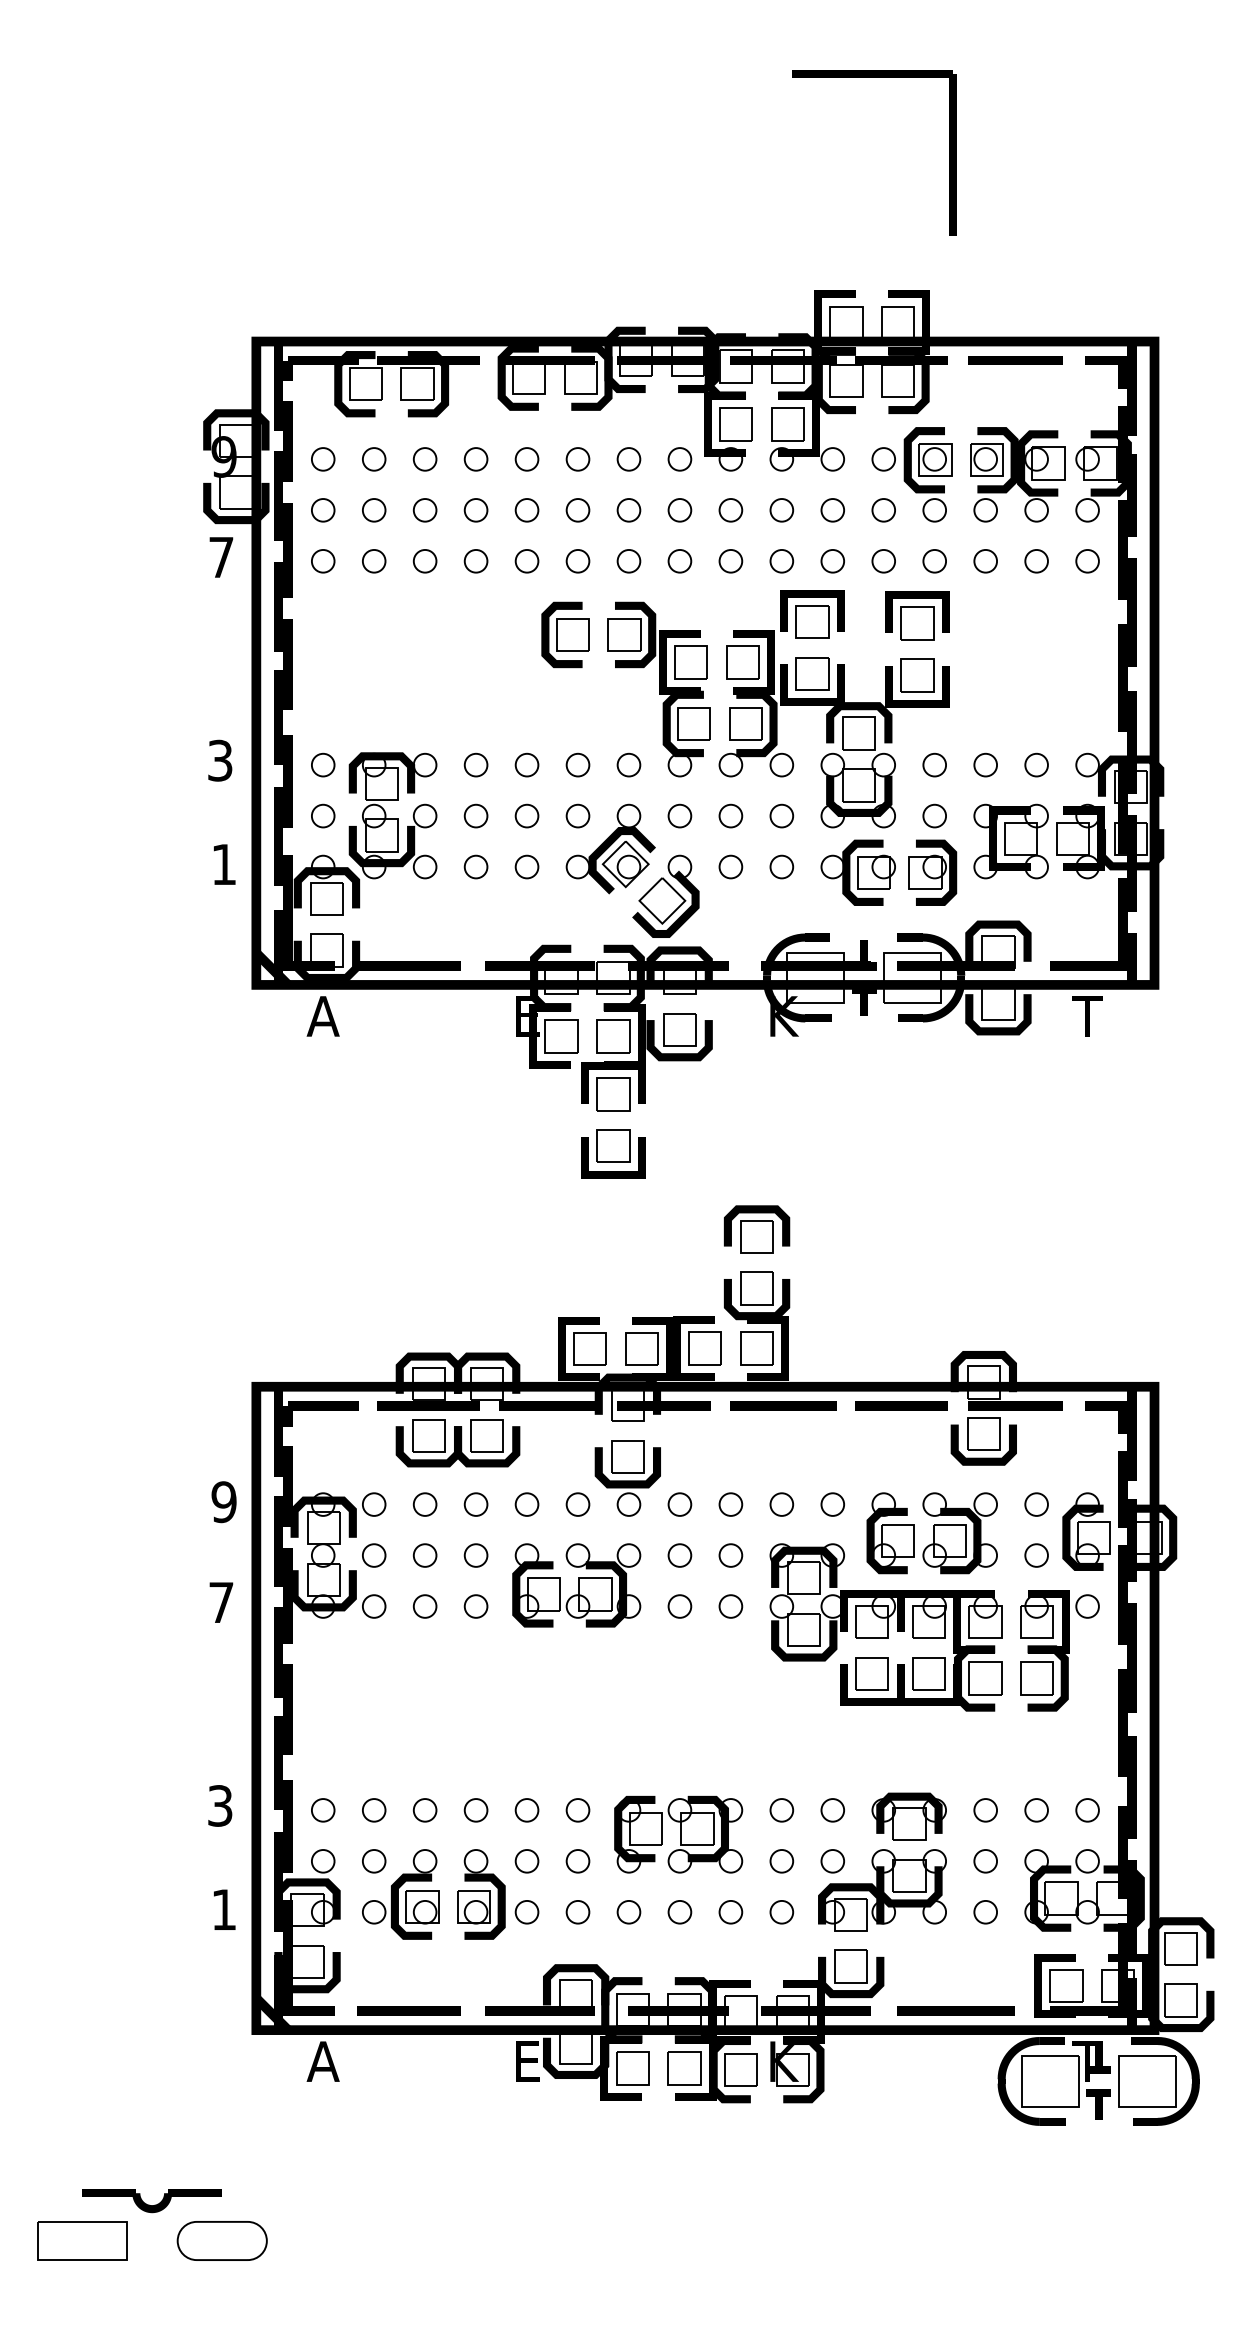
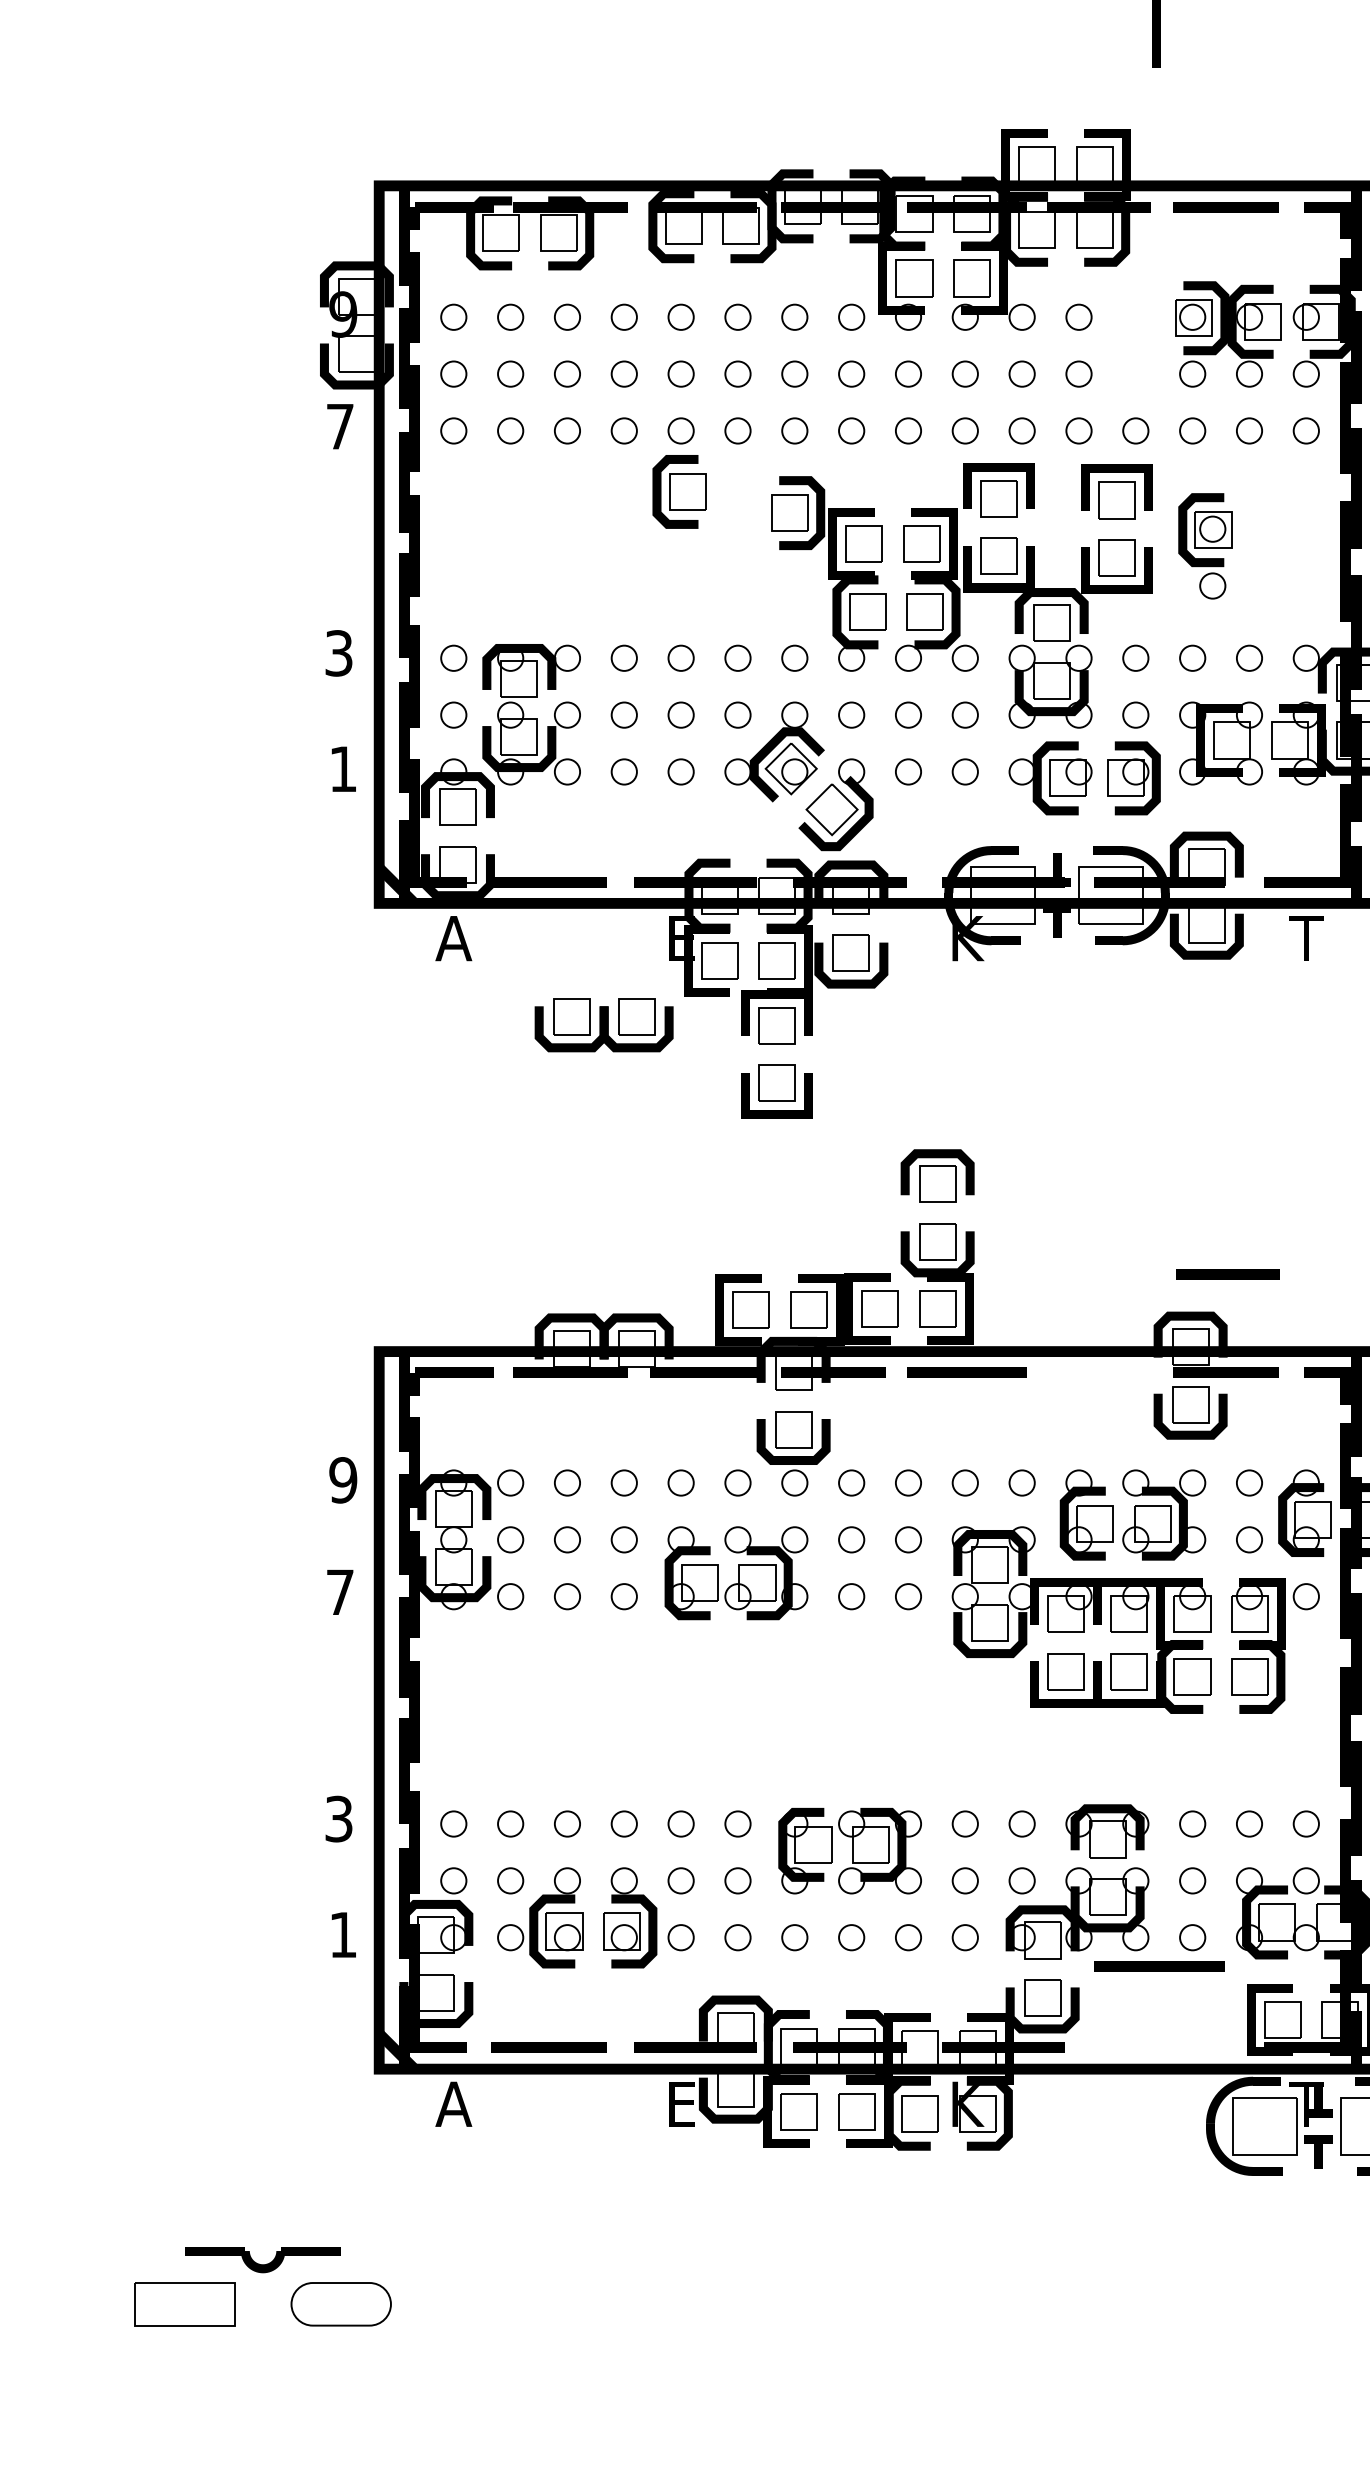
part: (927, 474) -> (1204, 546), moved
part: (565, 634) -> (679, 491), moved
line: (901, 1405) -> (1228, 1274), moved
part: (457, 1443) -> (603, 1025), moved
line: (955, 2010) -> (1158, 1965), moved

